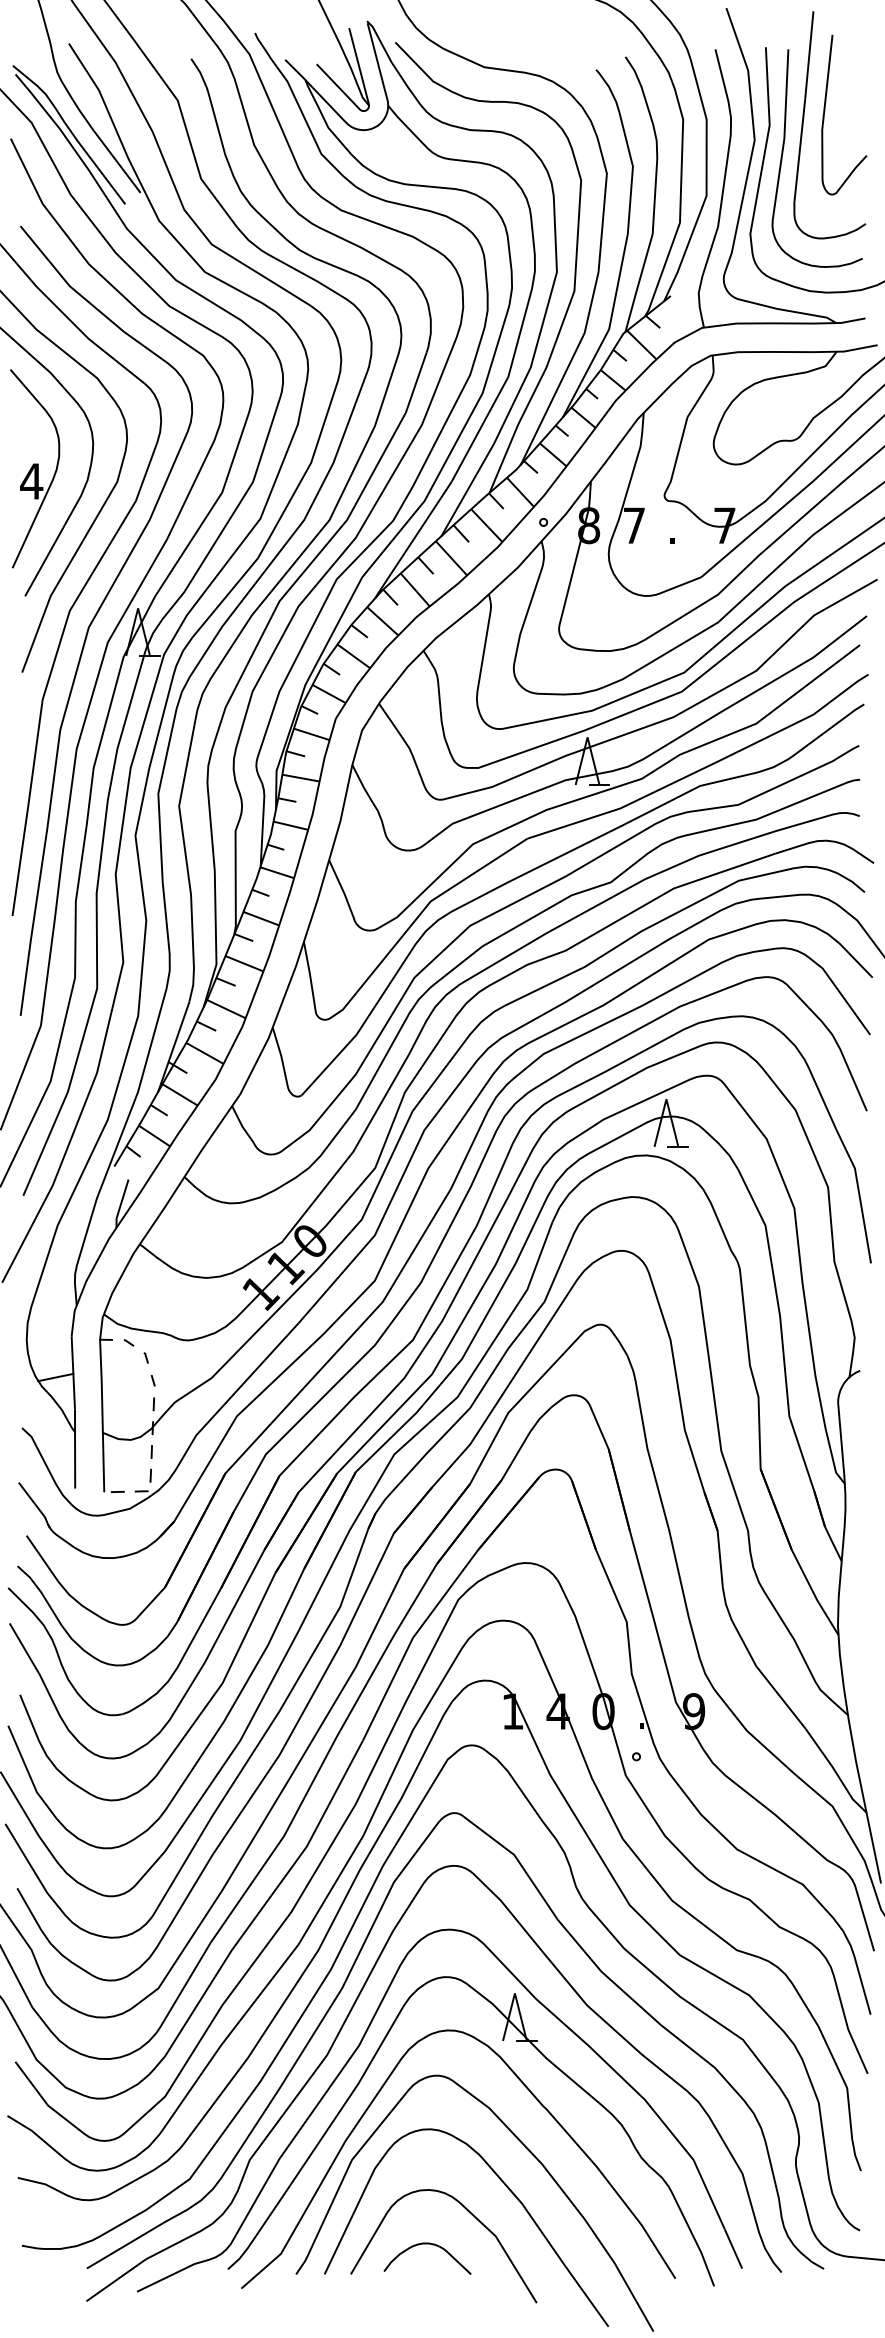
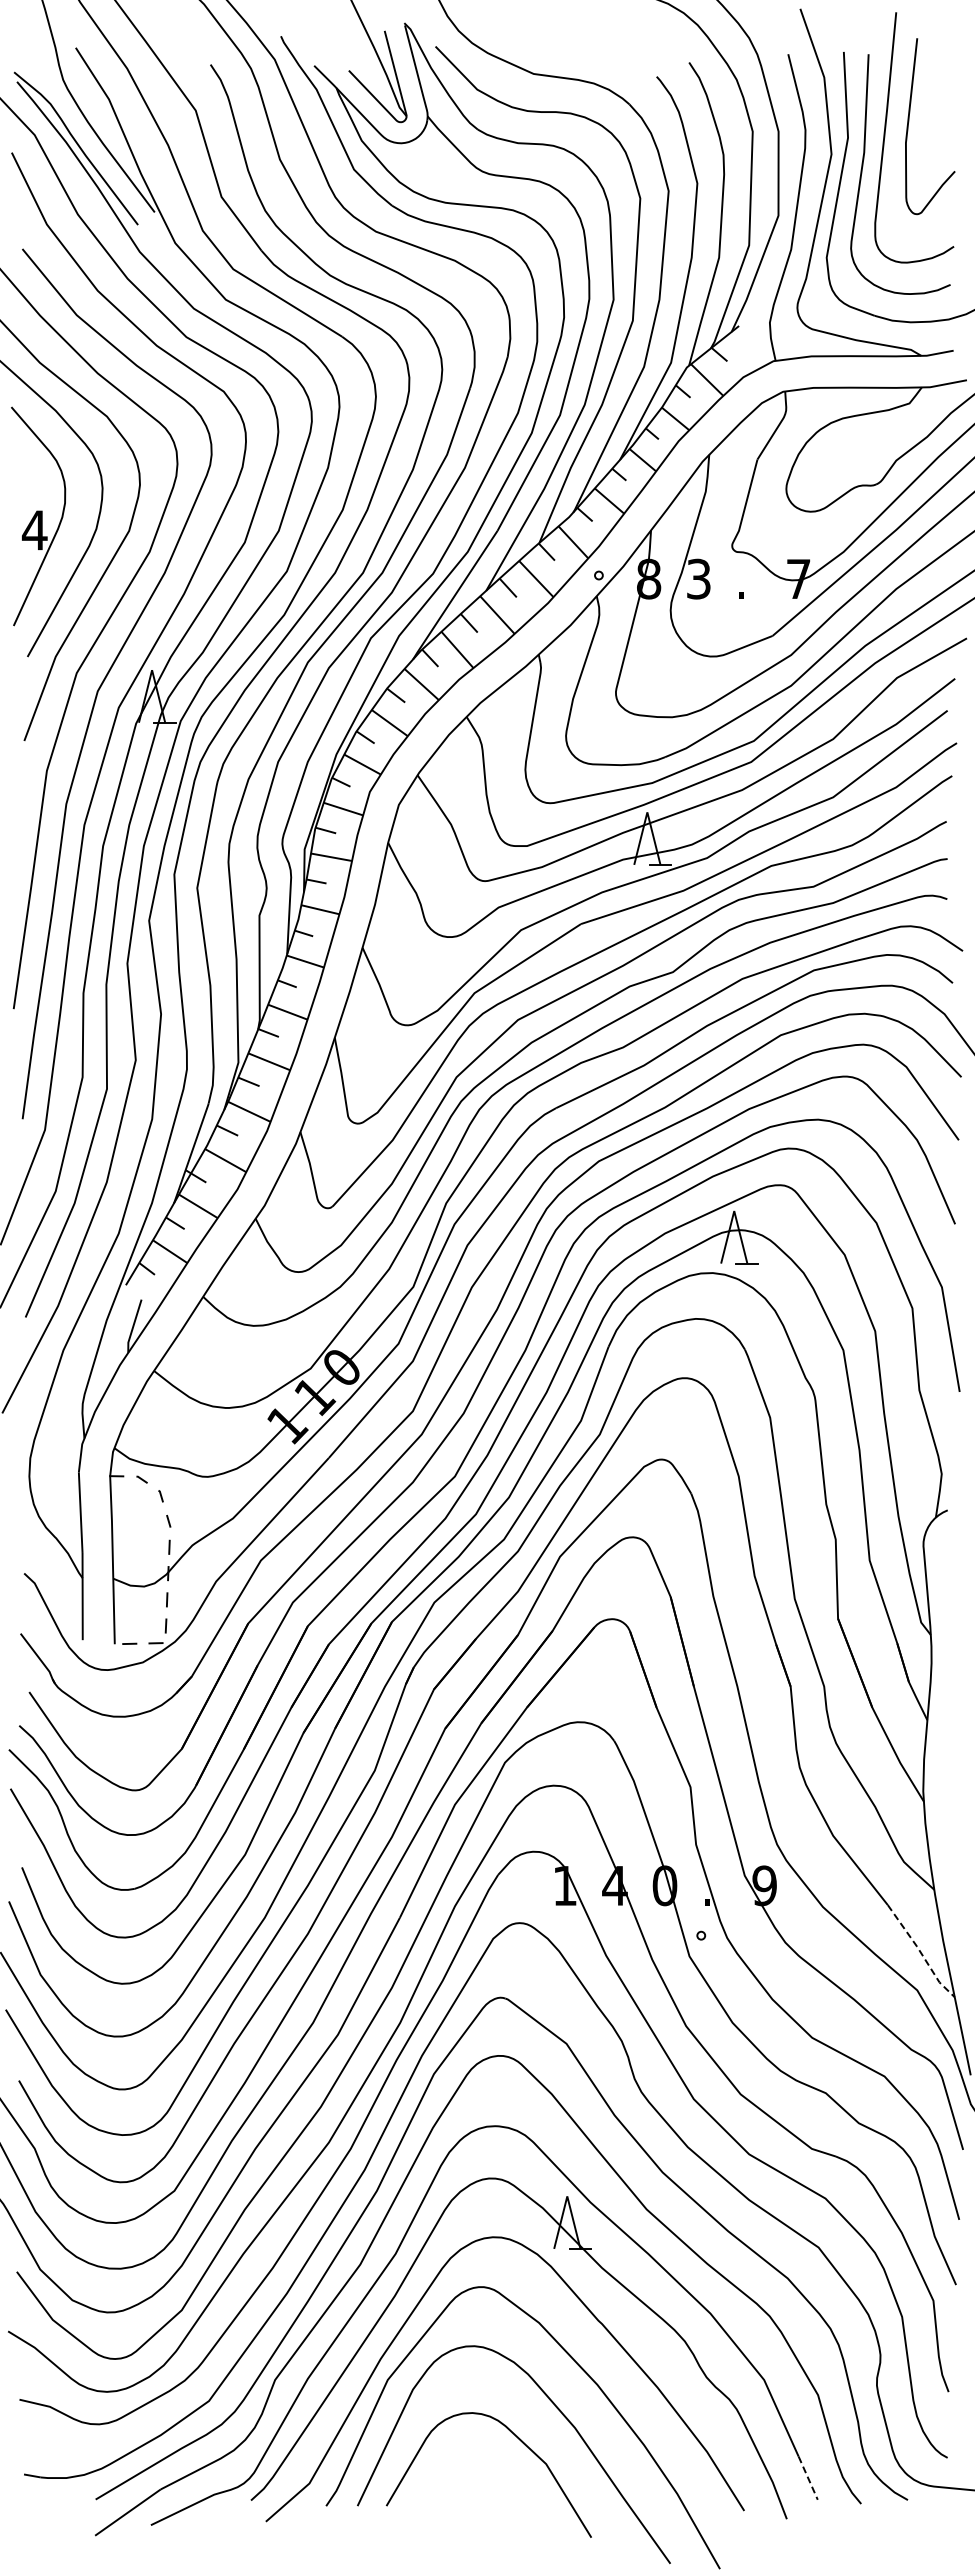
text: (633, 525) -> (698, 578), 7 -> 3
line: (55, 1377) -> (61, 1517), removed
line: (835, 1772) -> (920, 1952), solid -> dashed
part: (429, 2244) -> (473, 2473), removed
line: (733, 2249) -> (808, 2478), solid -> dashed

